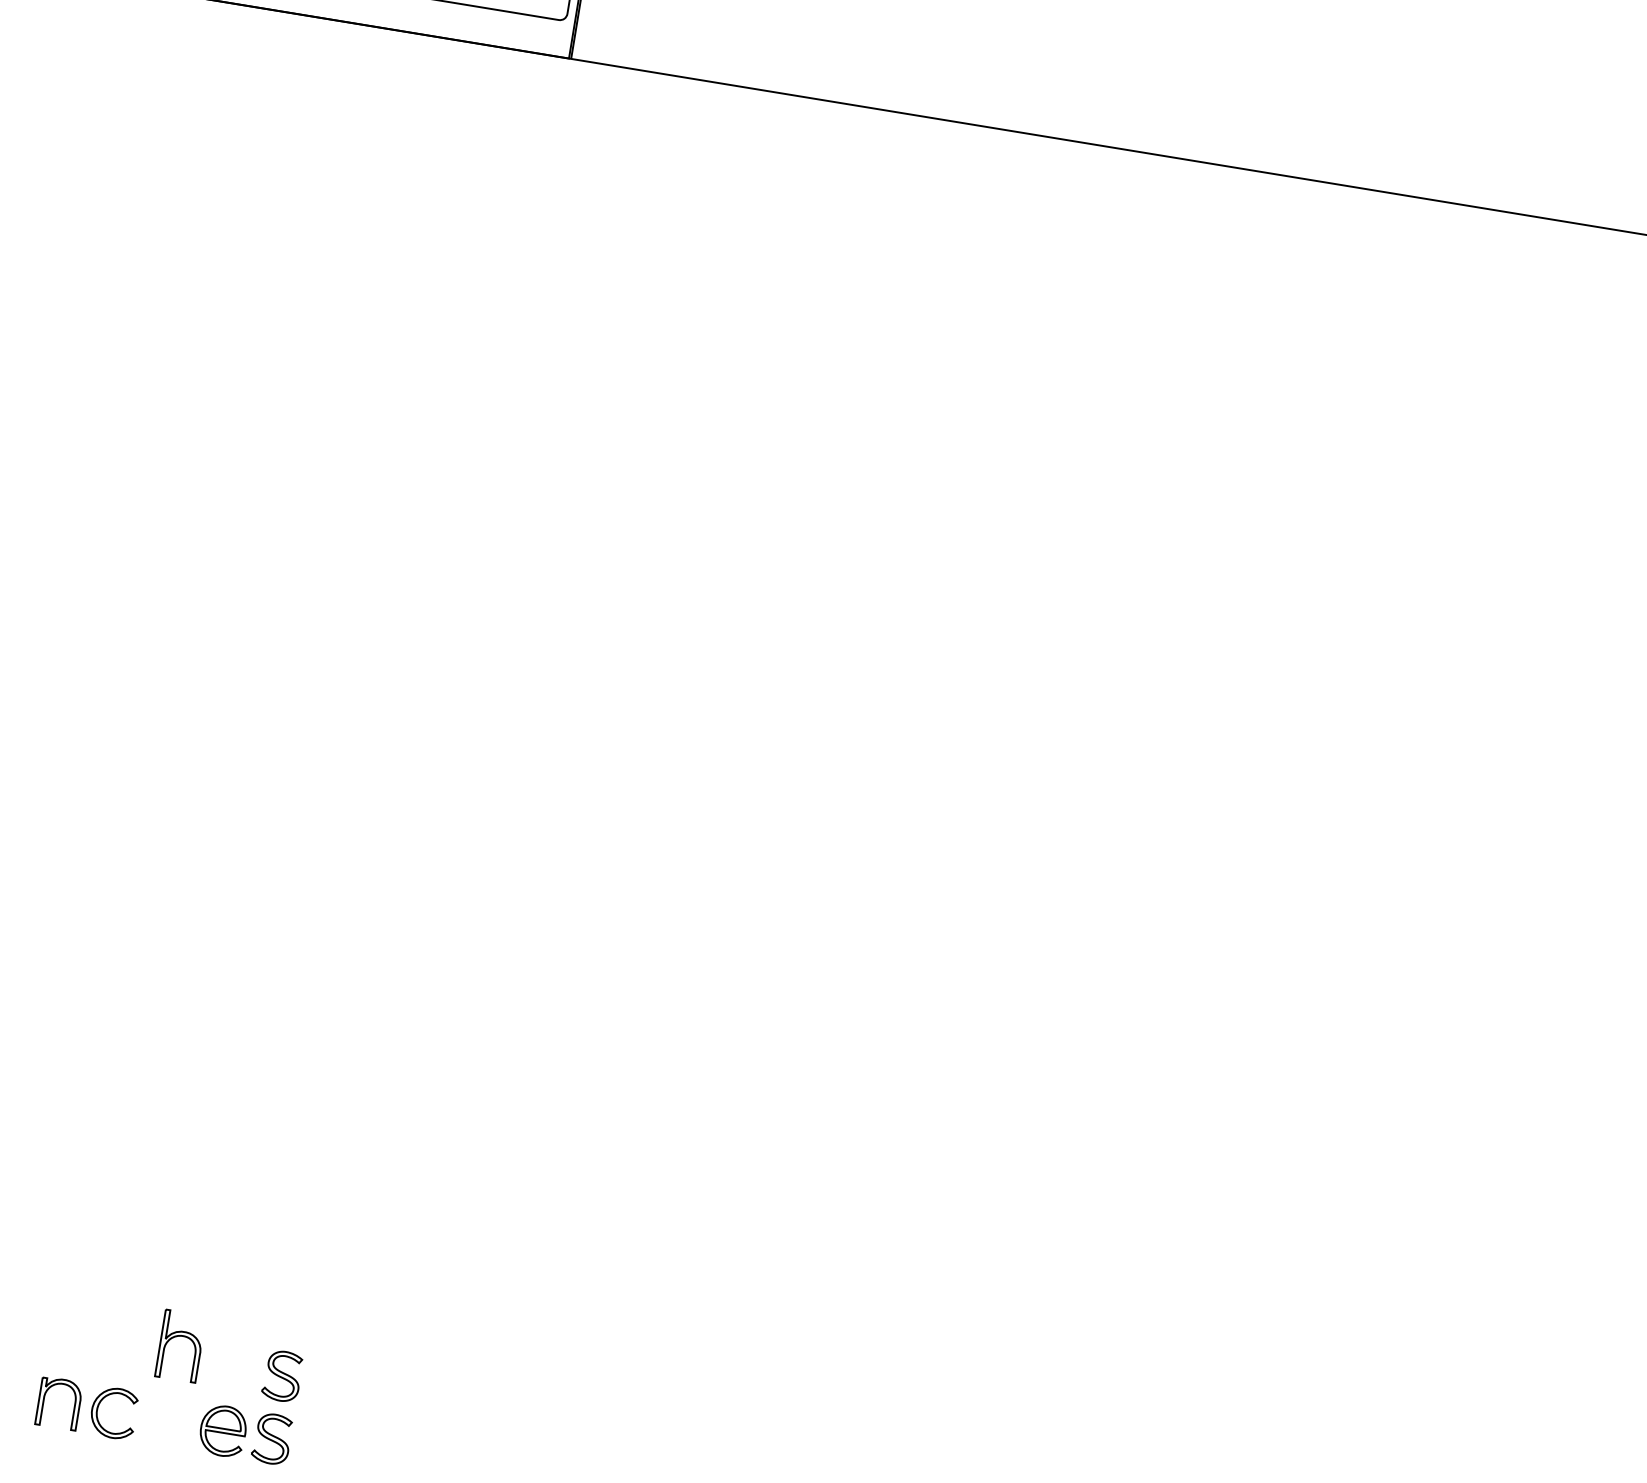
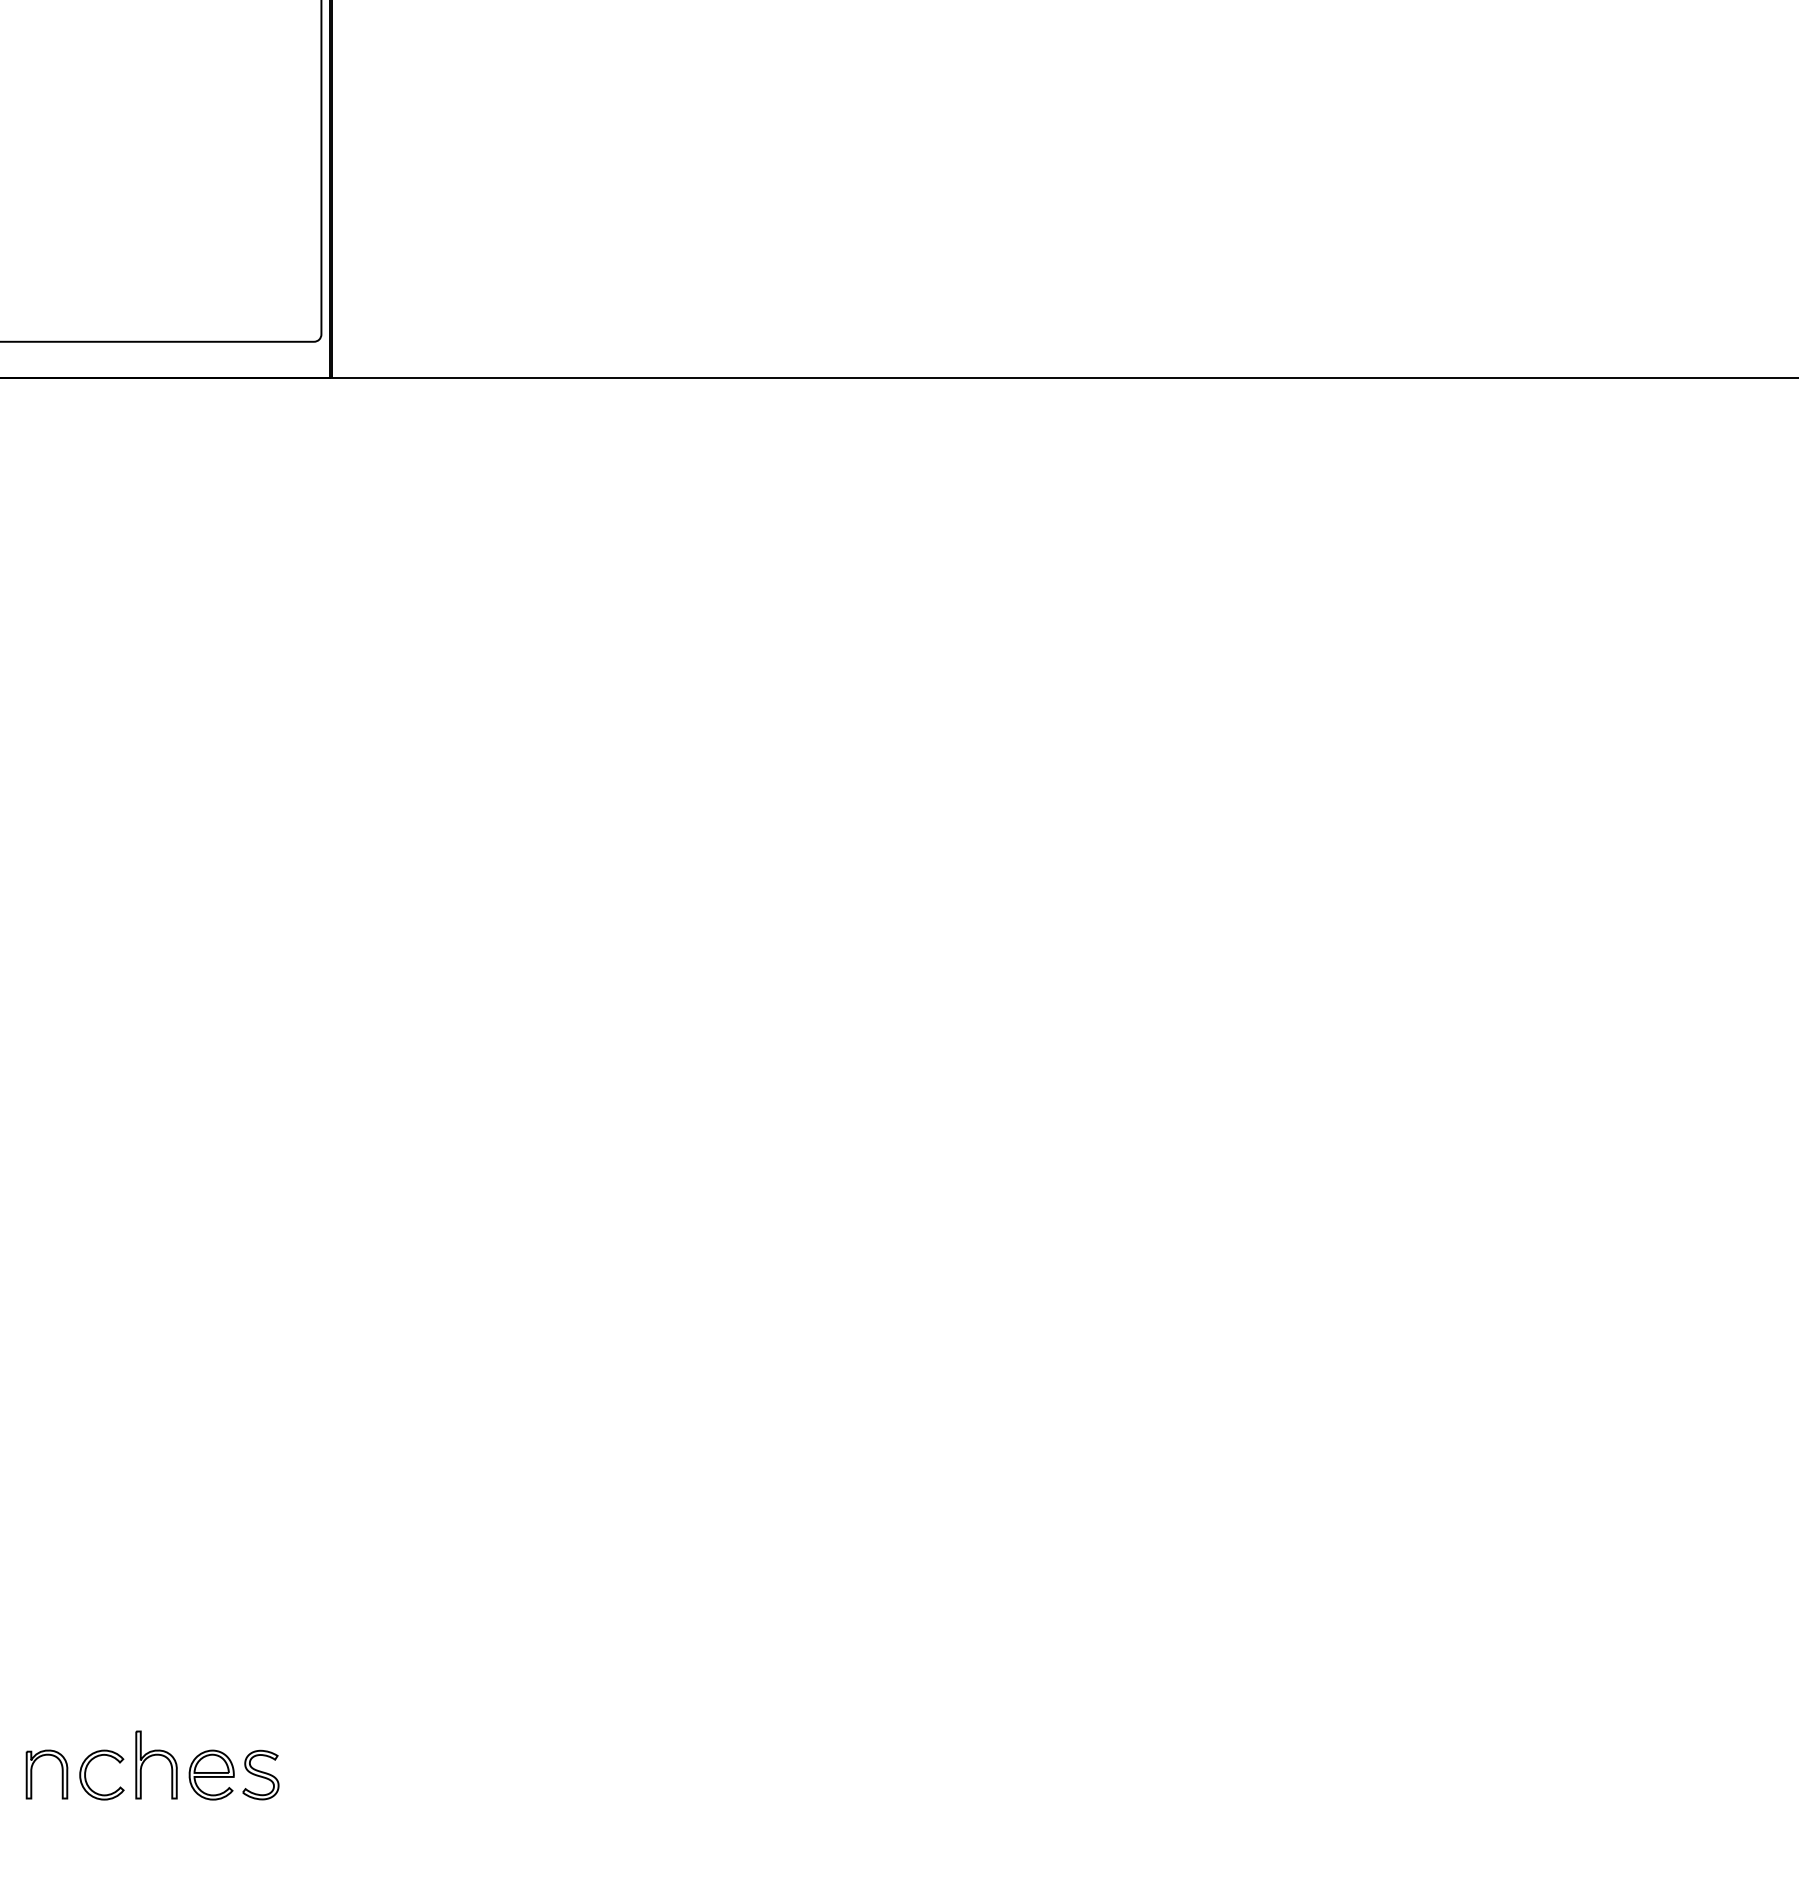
part: (178, 1337) -> (153, 1756), moved
part: (282, 1375) -> (260, 1711), removed

